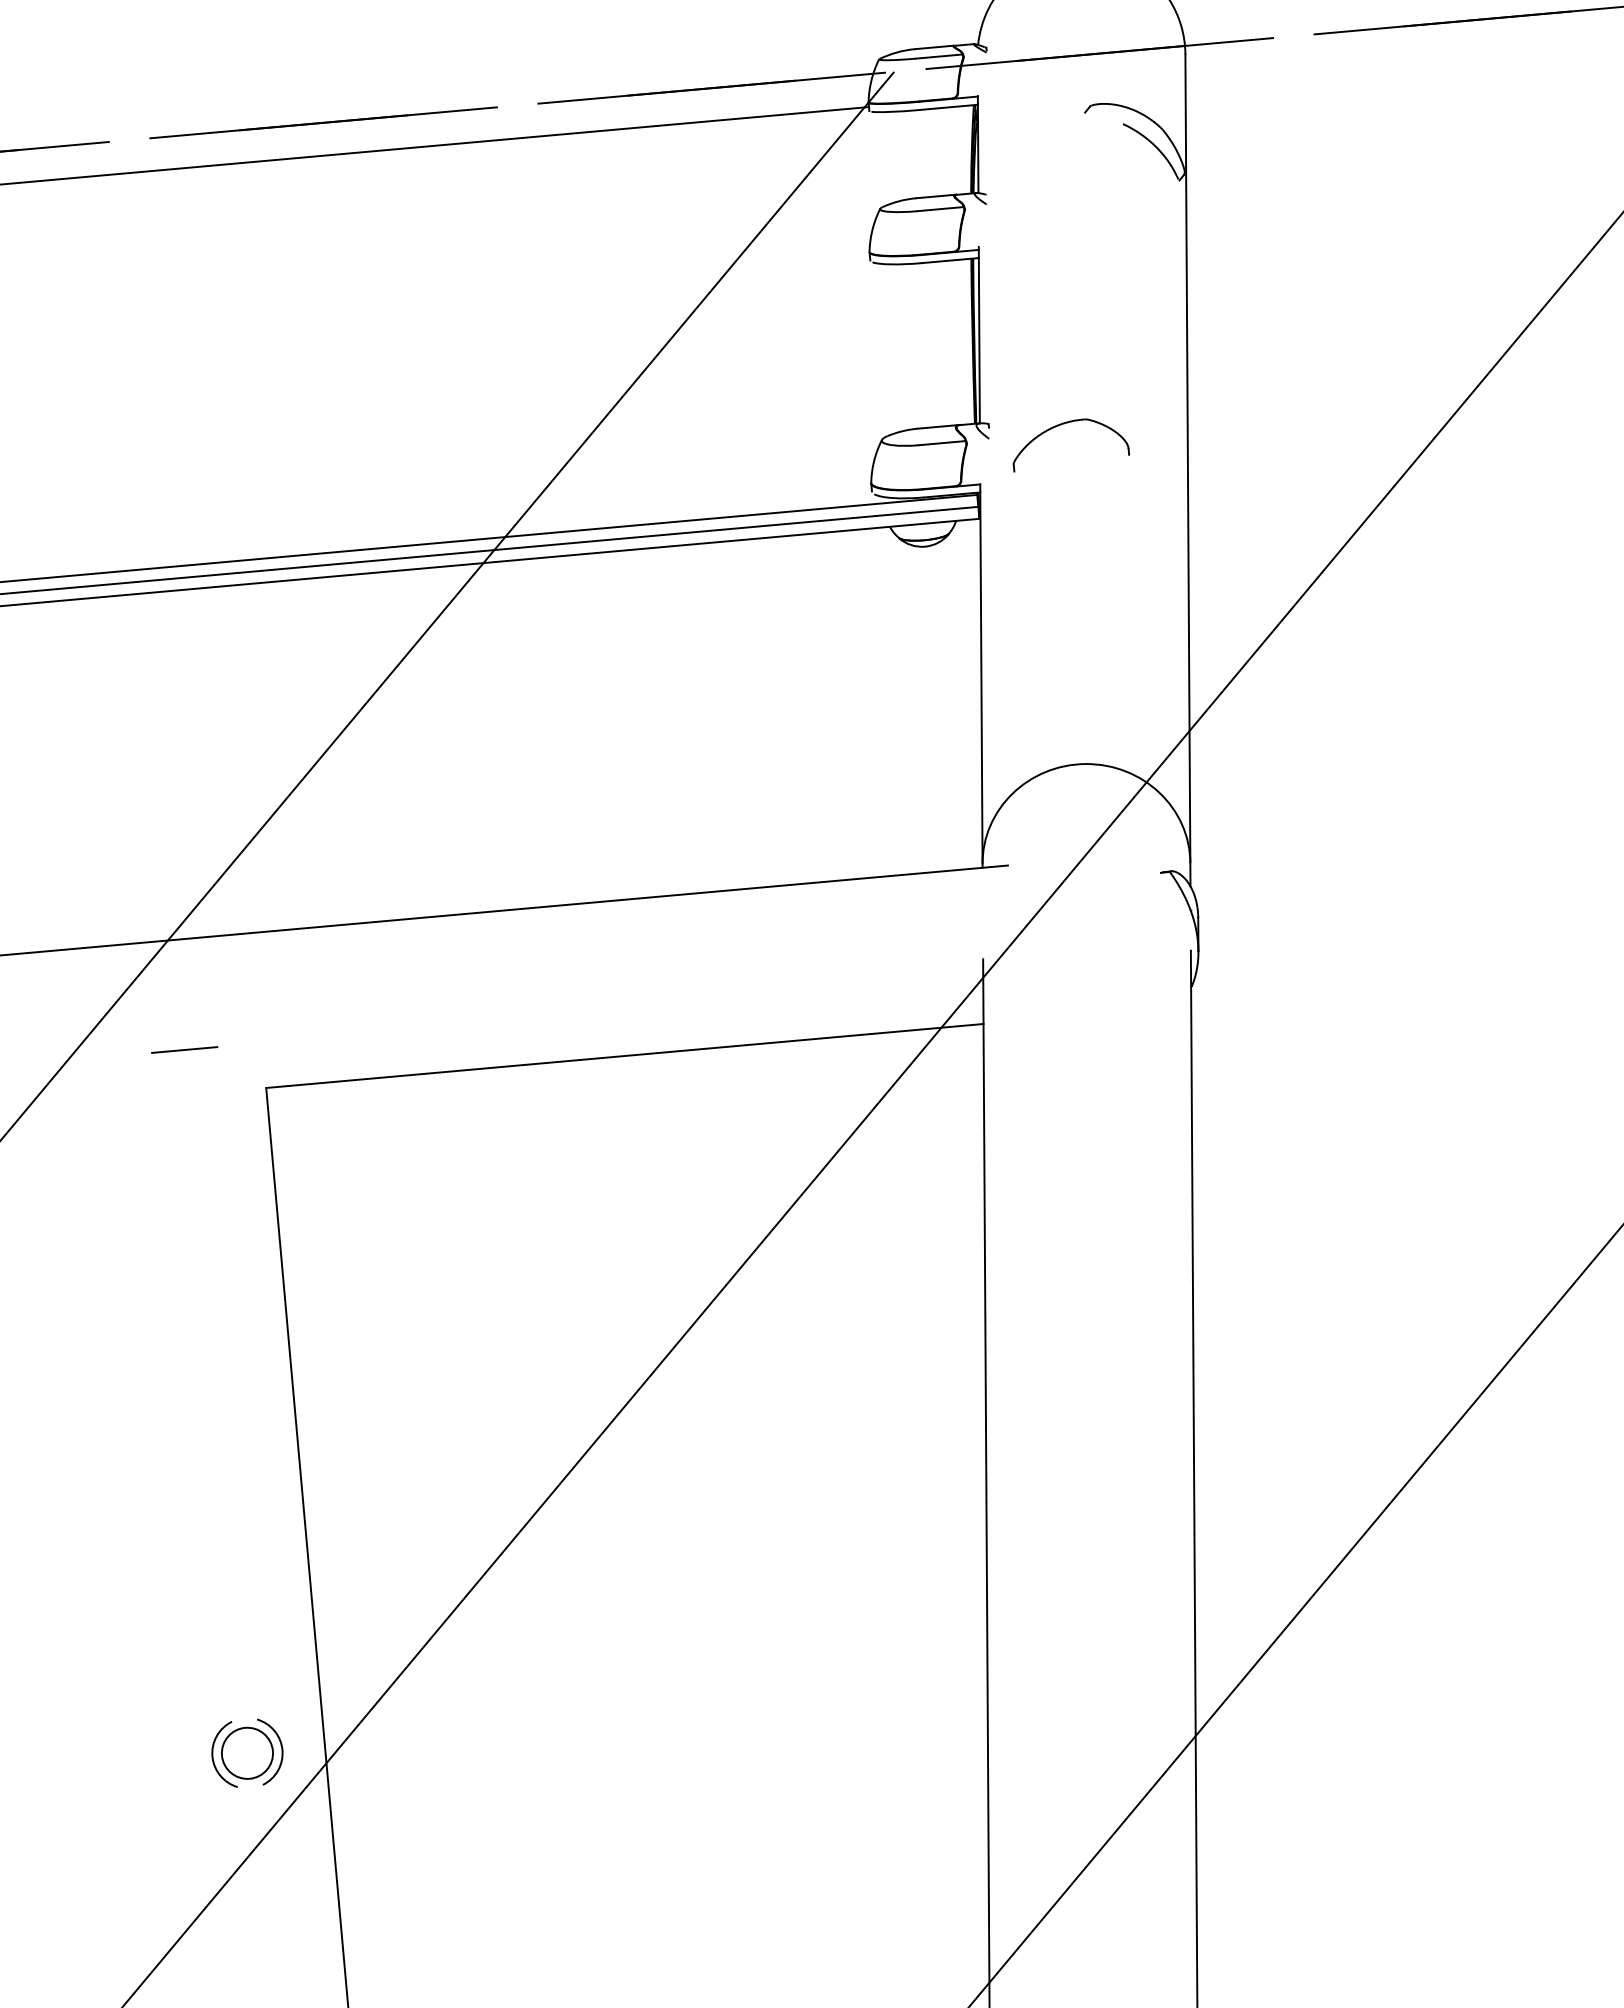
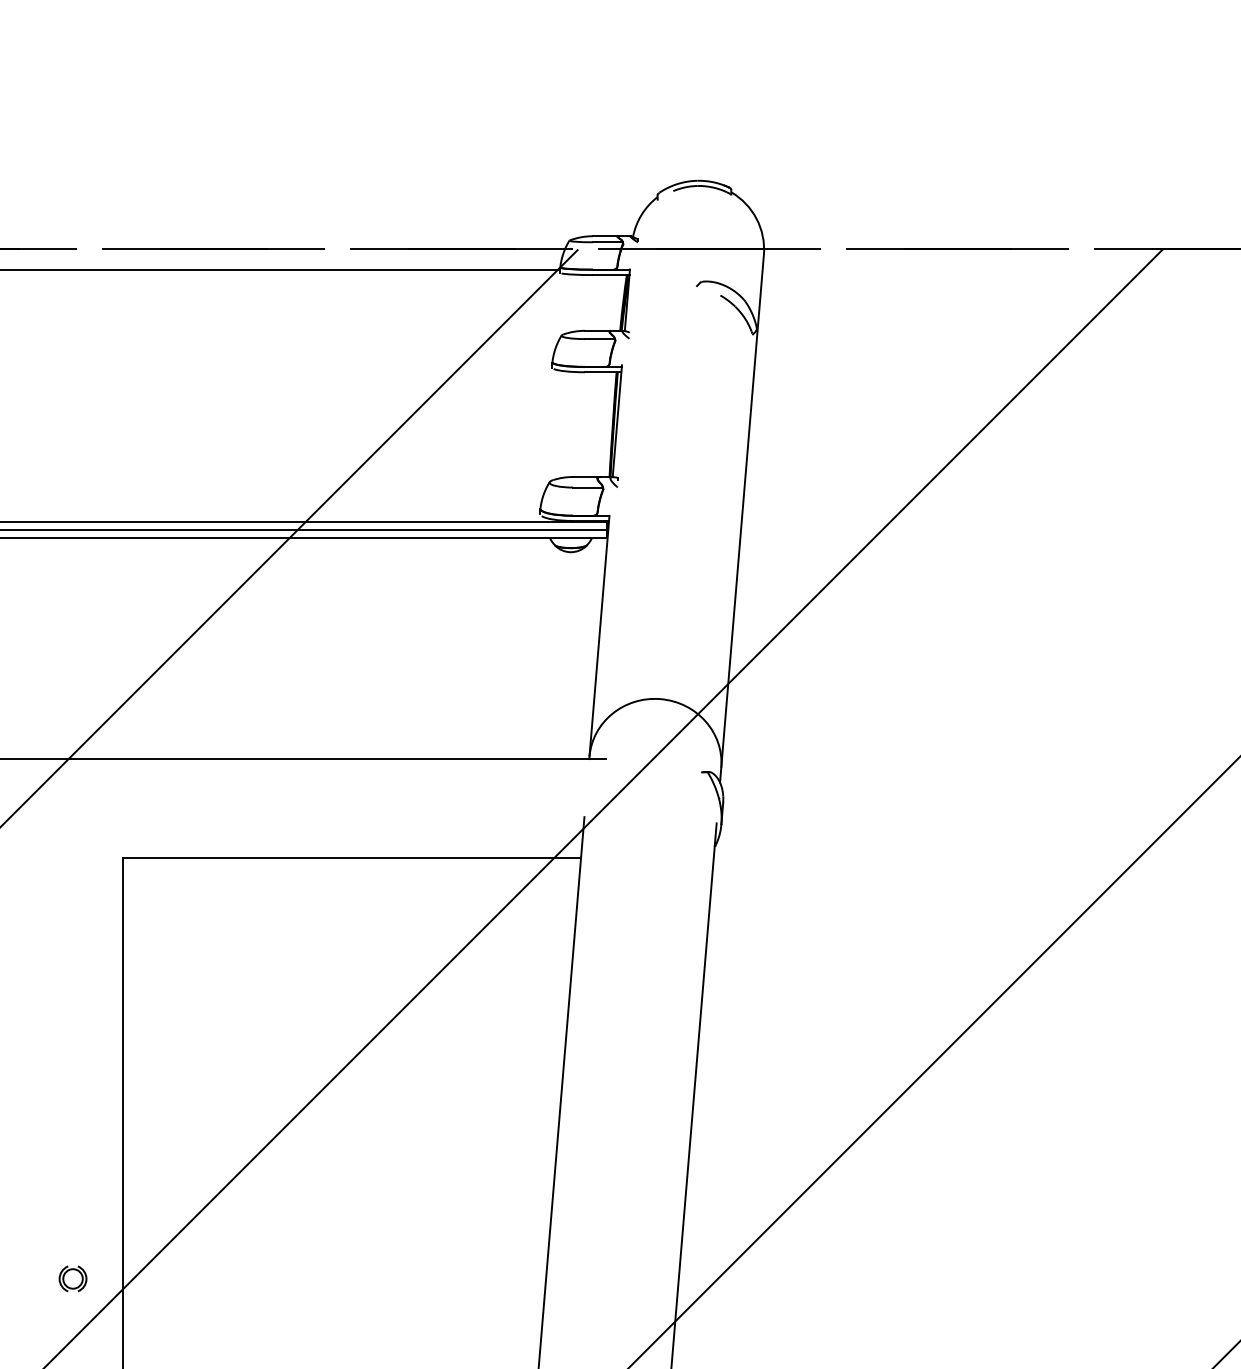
part: (1061, 426) -> (664, 483), removed
line: (183, 1050) -> (72, 829), removed
part: (246, 1752) -> (72, 1278), size x0.6

